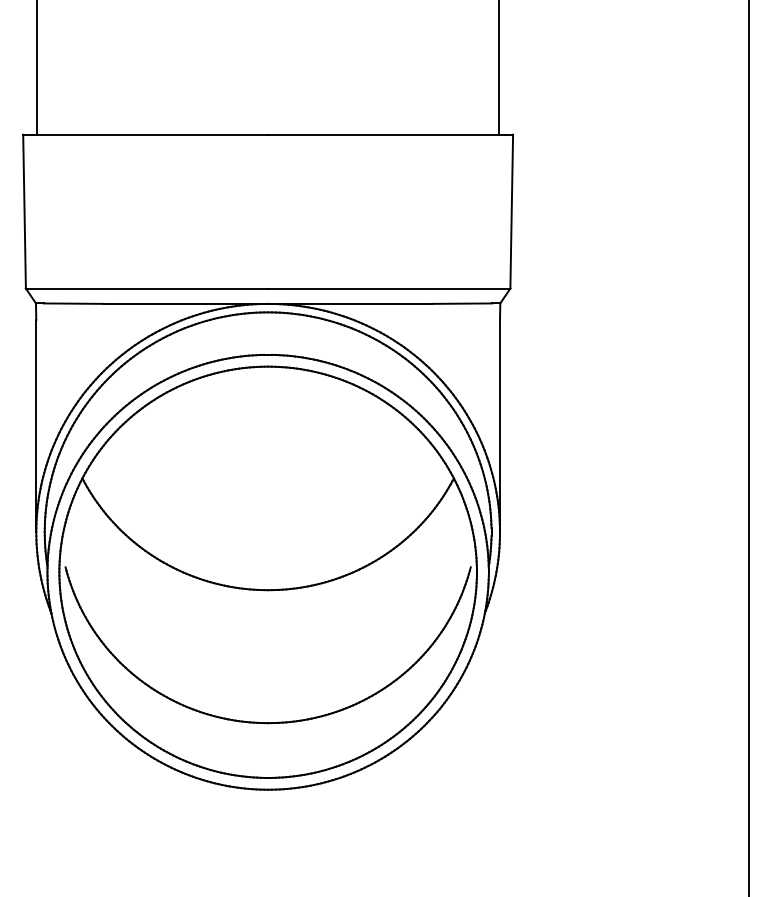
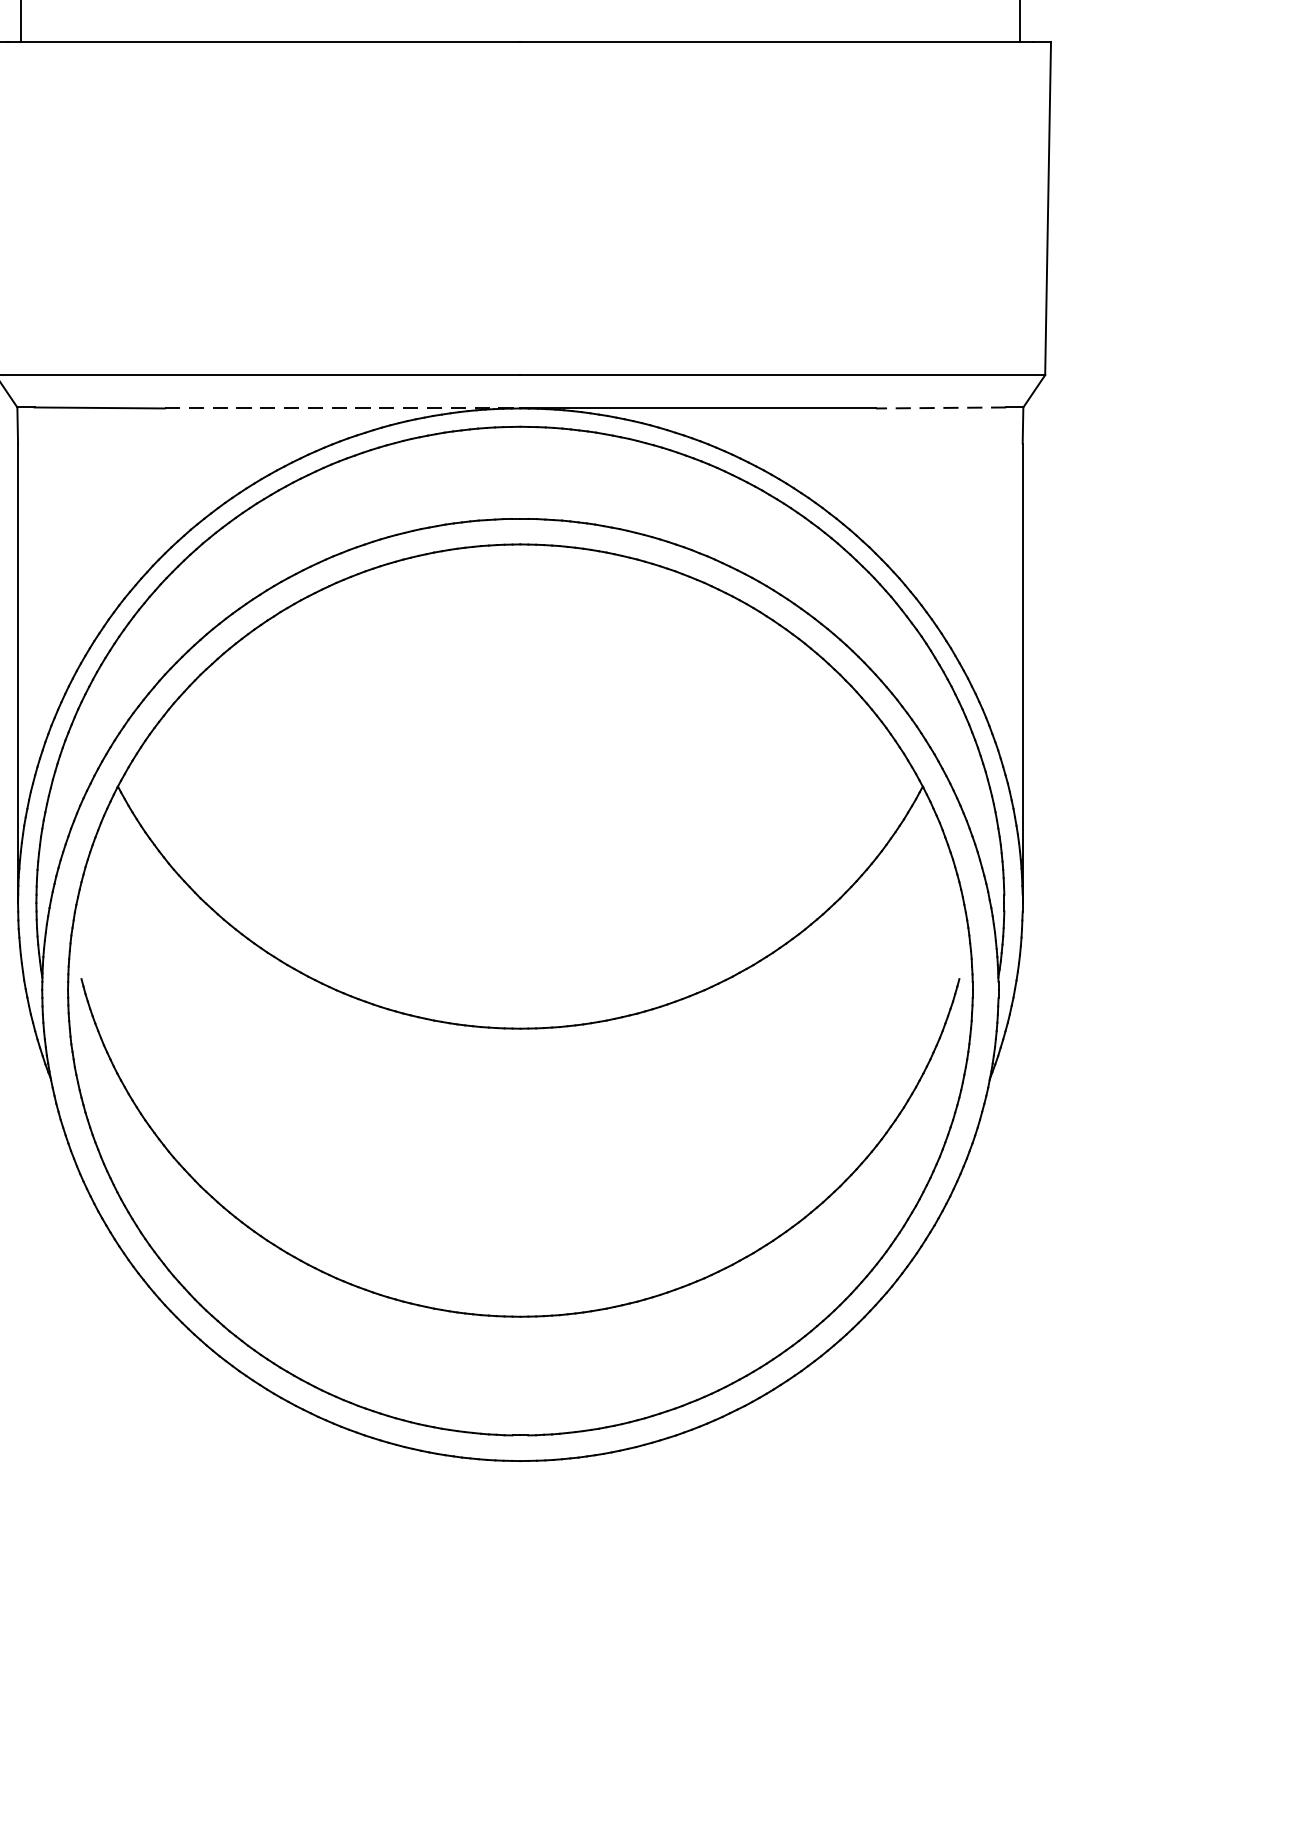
line: (186, 303) -> (343, 407), solid -> dashed
line: (461, 303) -> (939, 407), solid -> dashed

